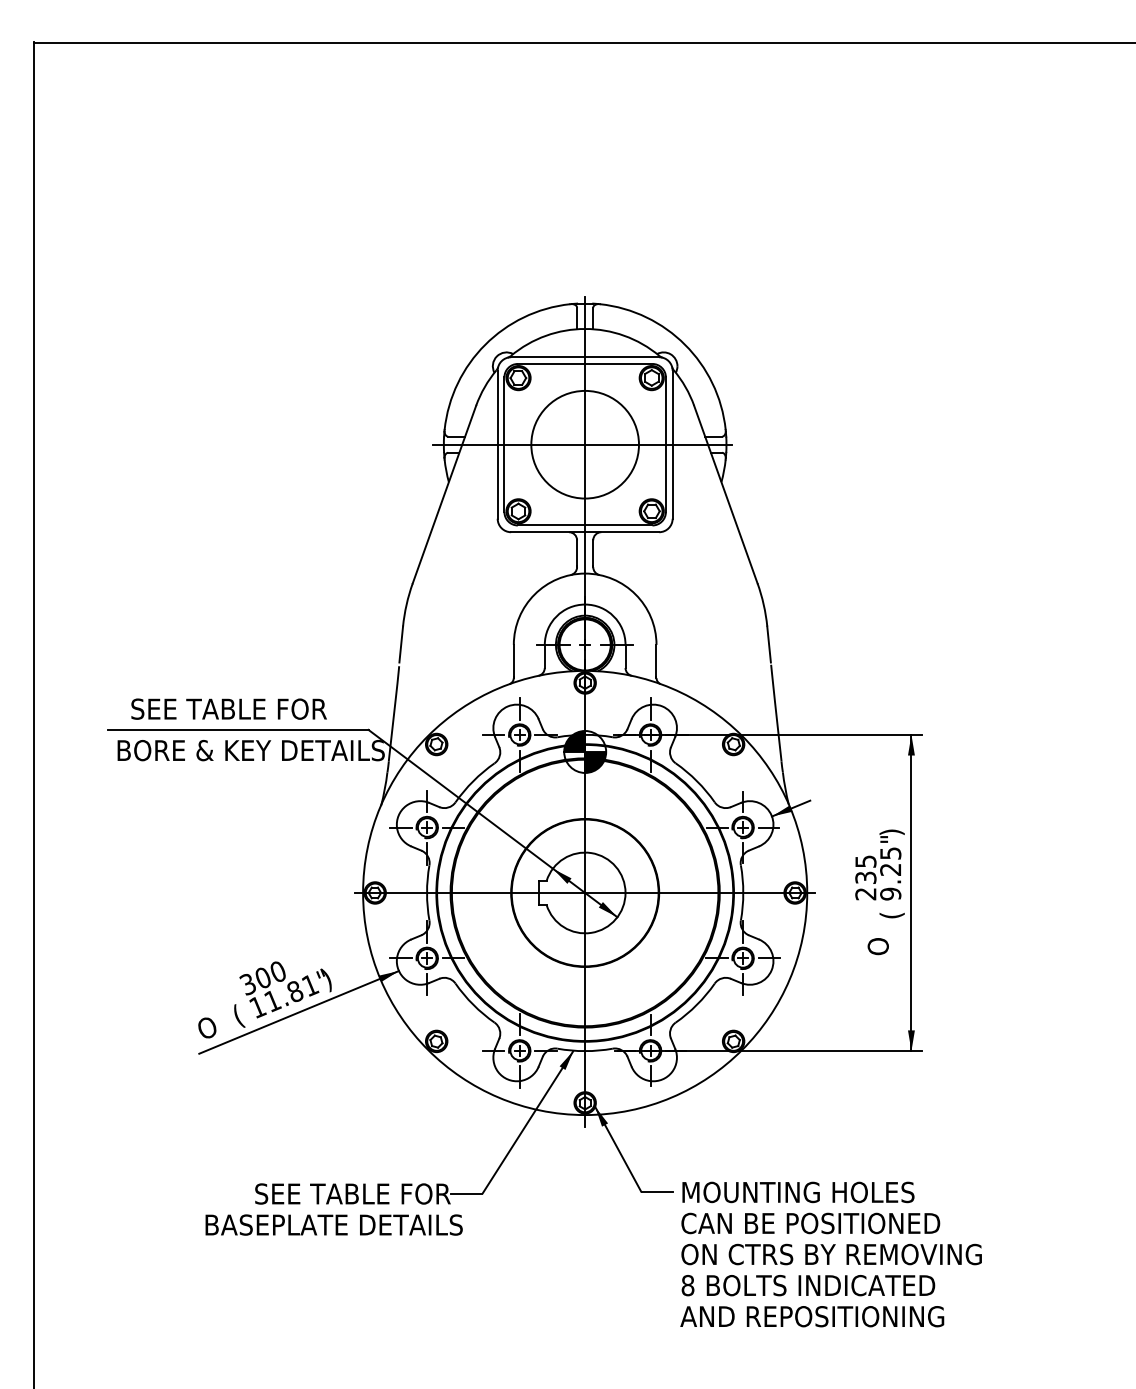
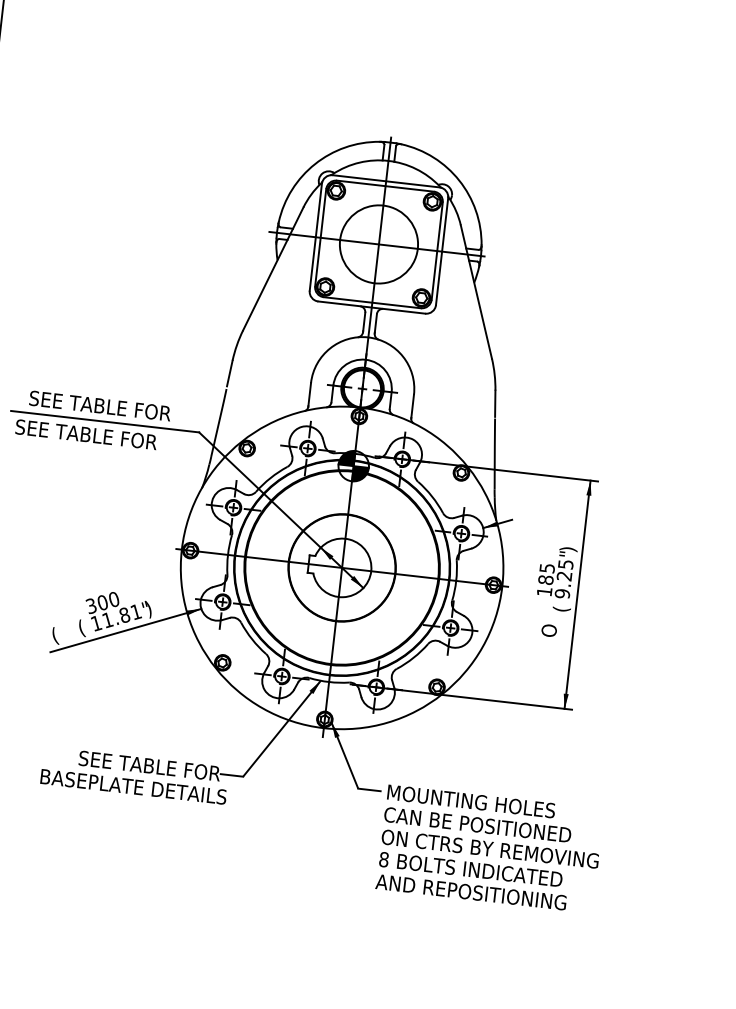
text: (250, 750) -> (112, 437), BORE & KEY DETAILS -> SEE TABLE FOR
text: (865, 885) -> (545, 585), 235 -> 185
text: (207, 1029) -> (58, 635), O -> (

